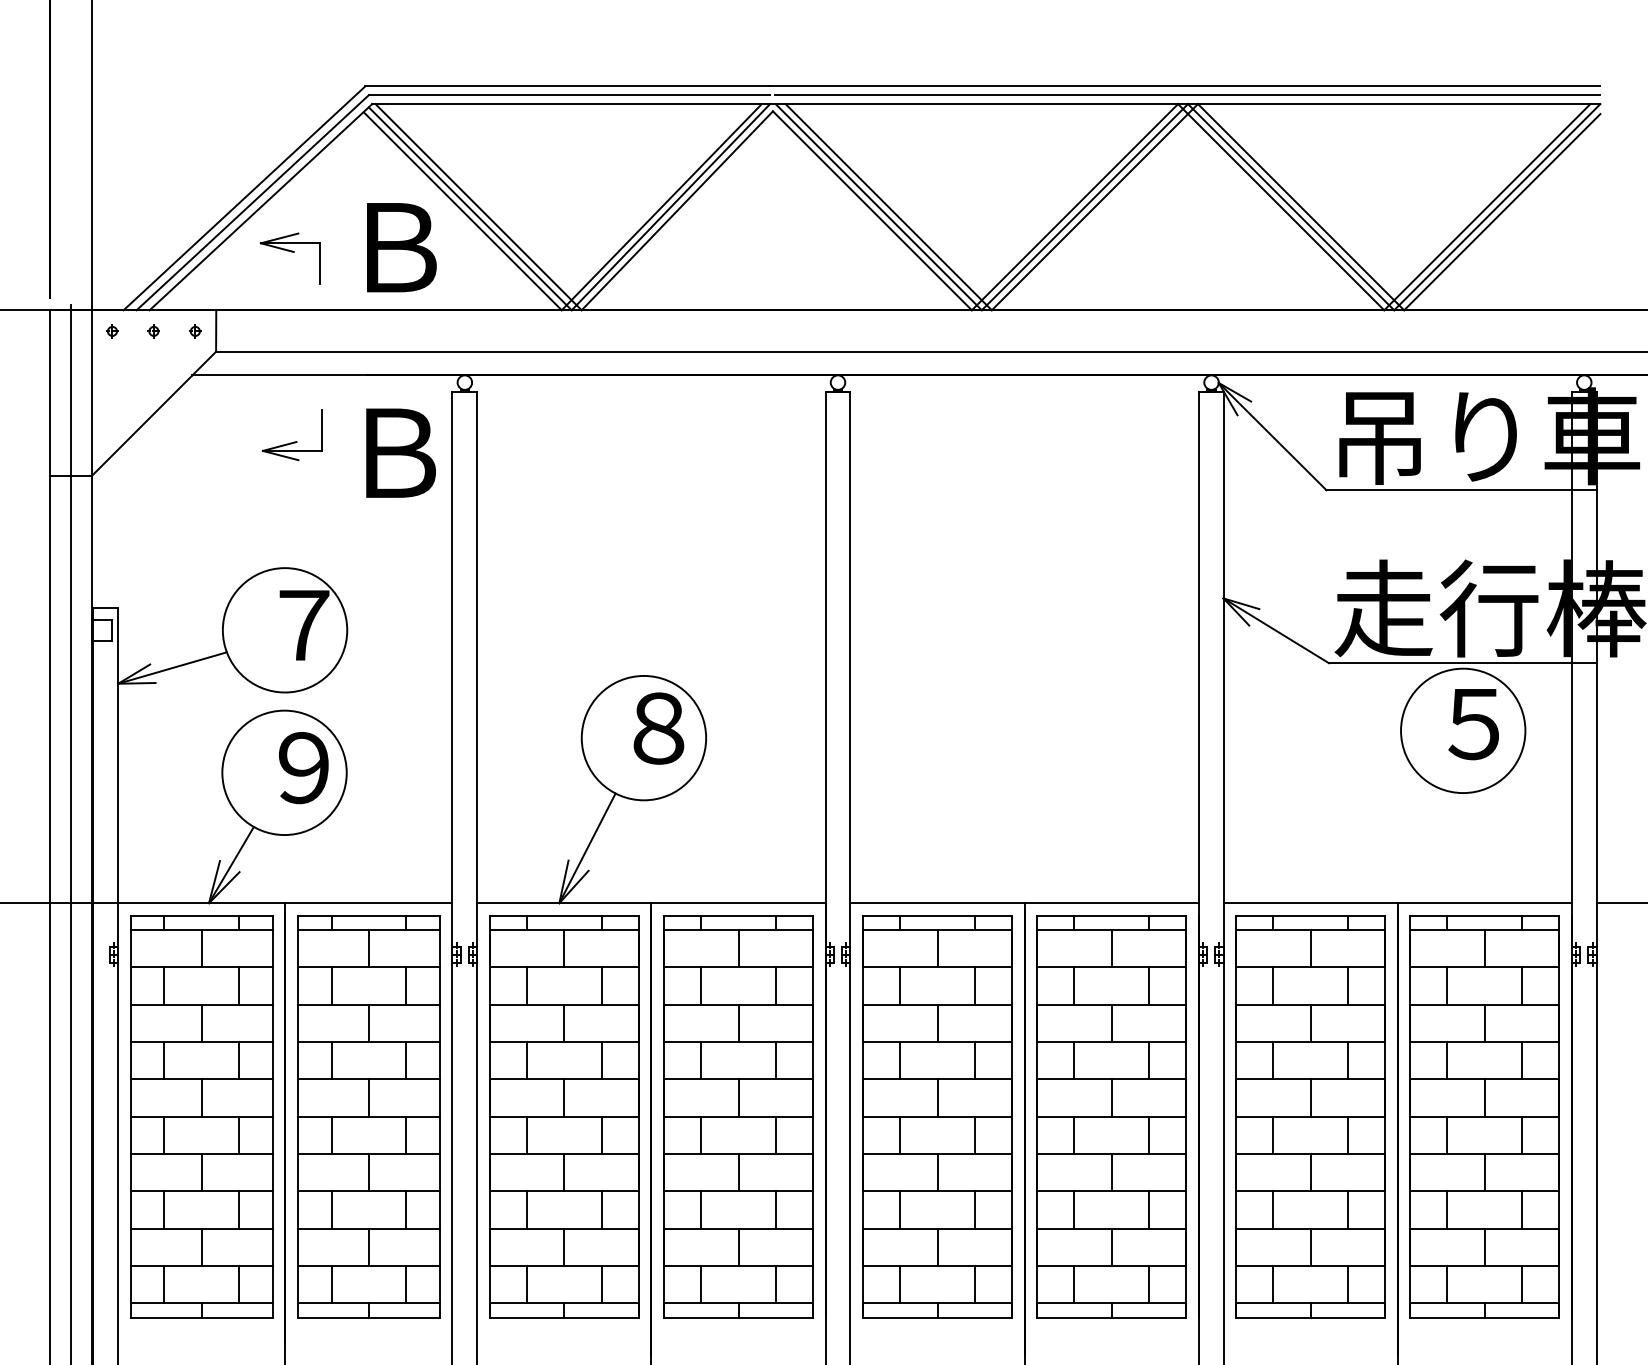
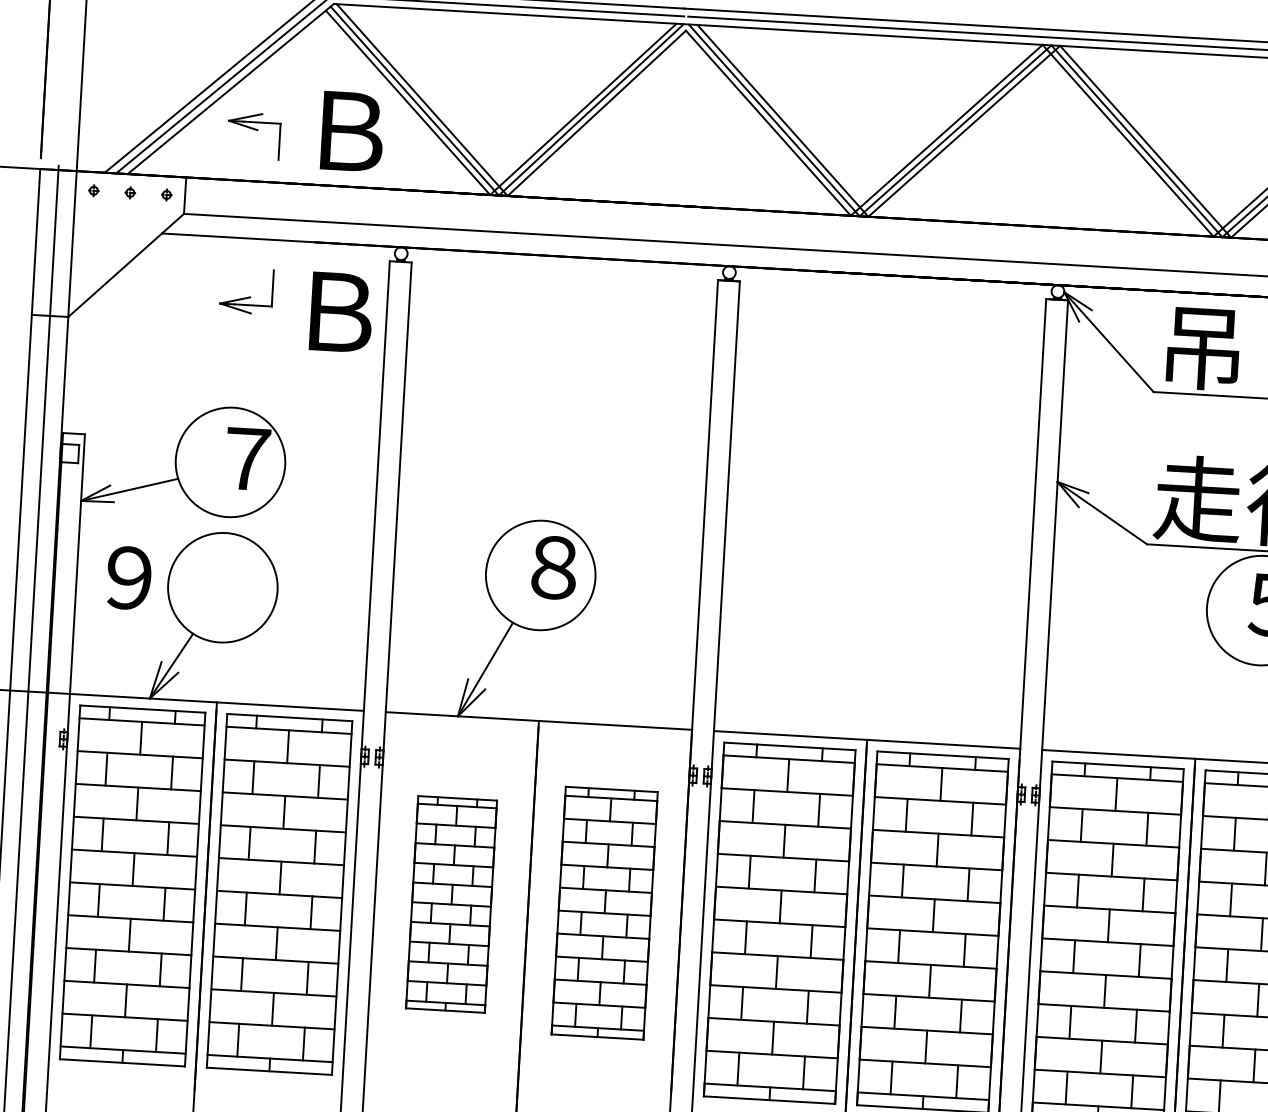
text: (303, 768) -> (128, 578), moved
part: (564, 1116) -> (451, 904), size x0.6
part: (738, 1116) -> (604, 913), size x0.7

